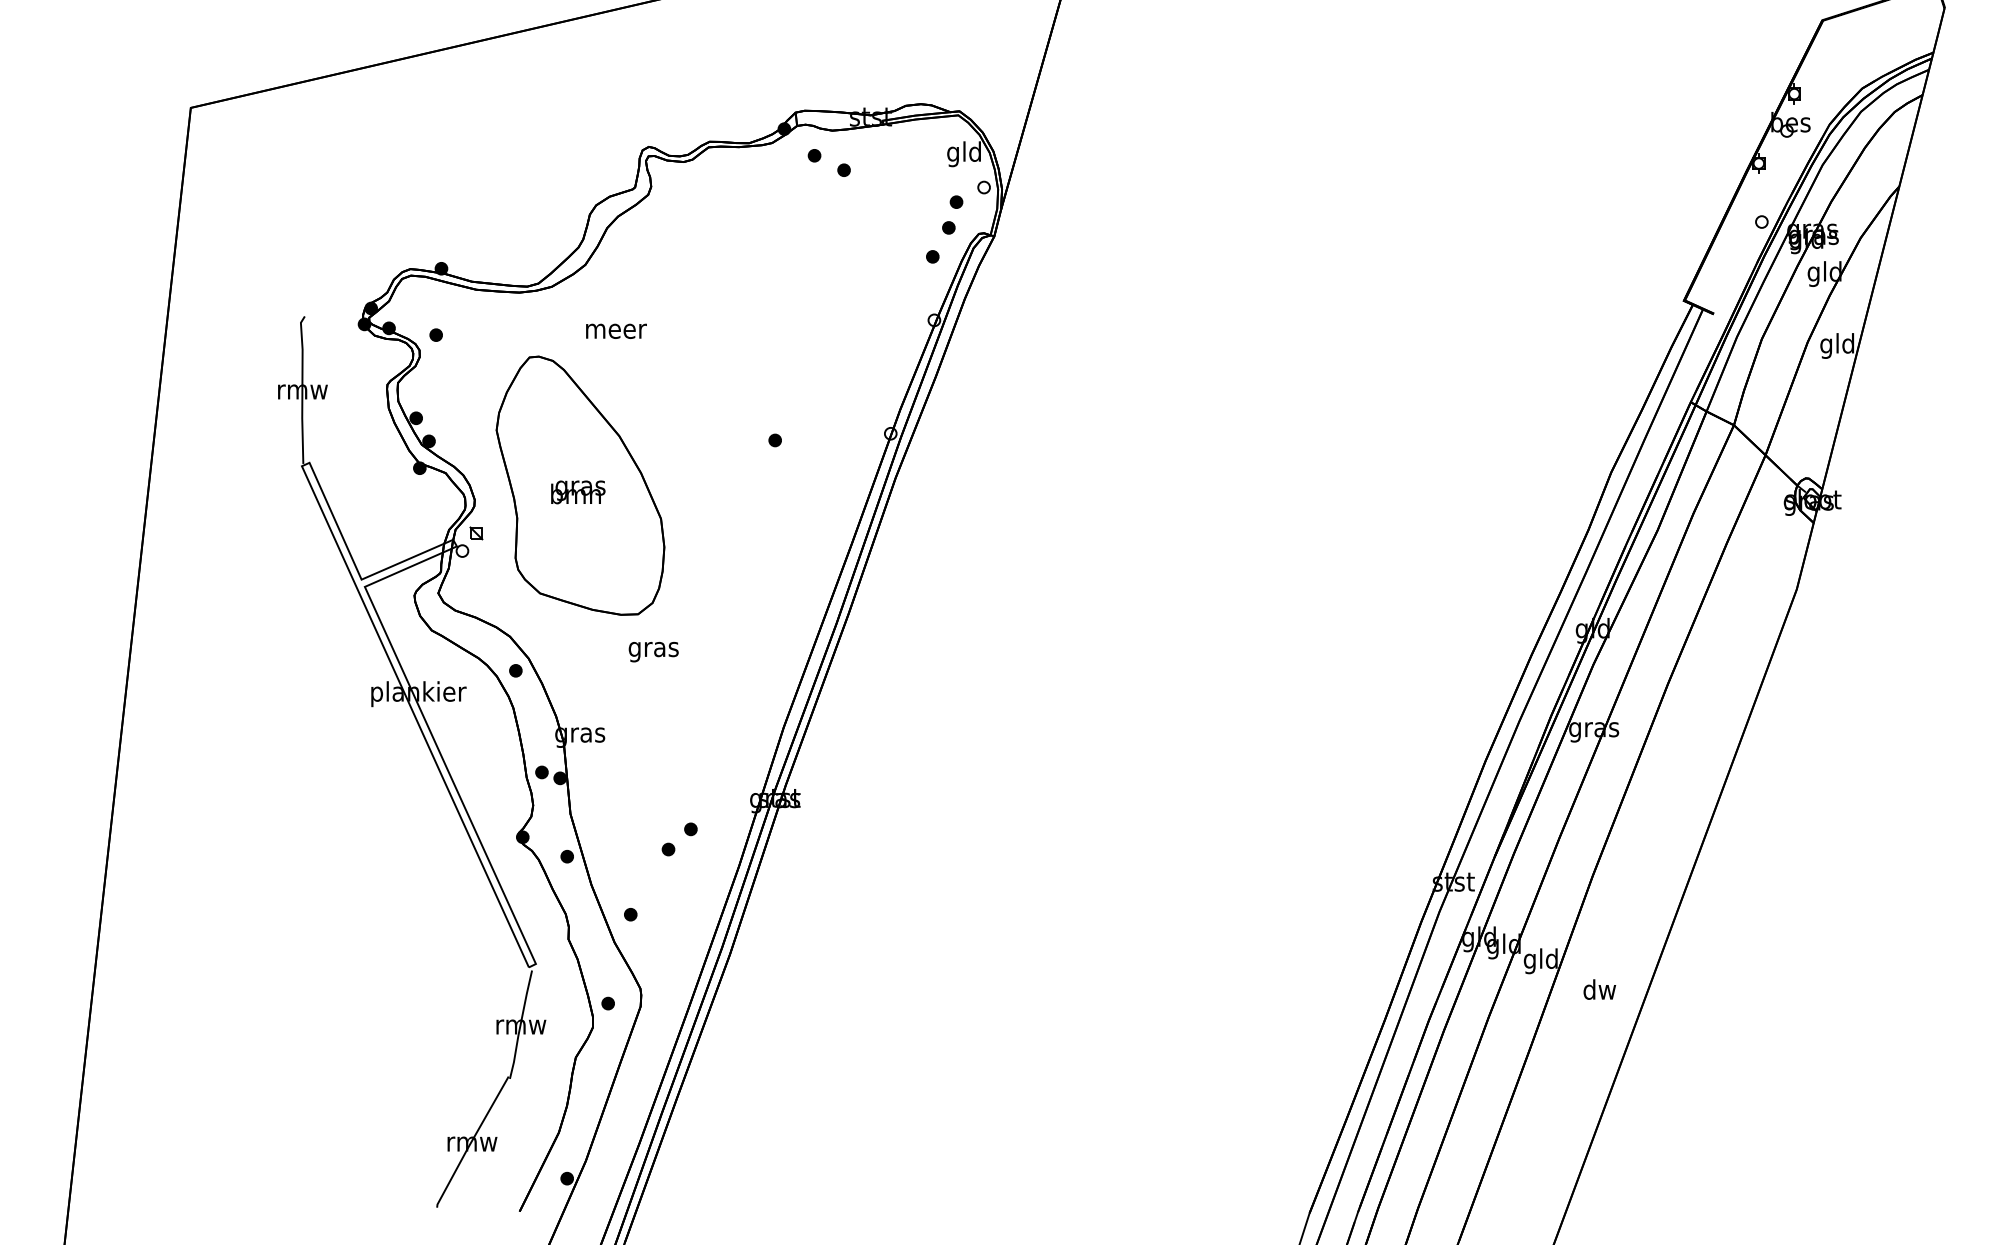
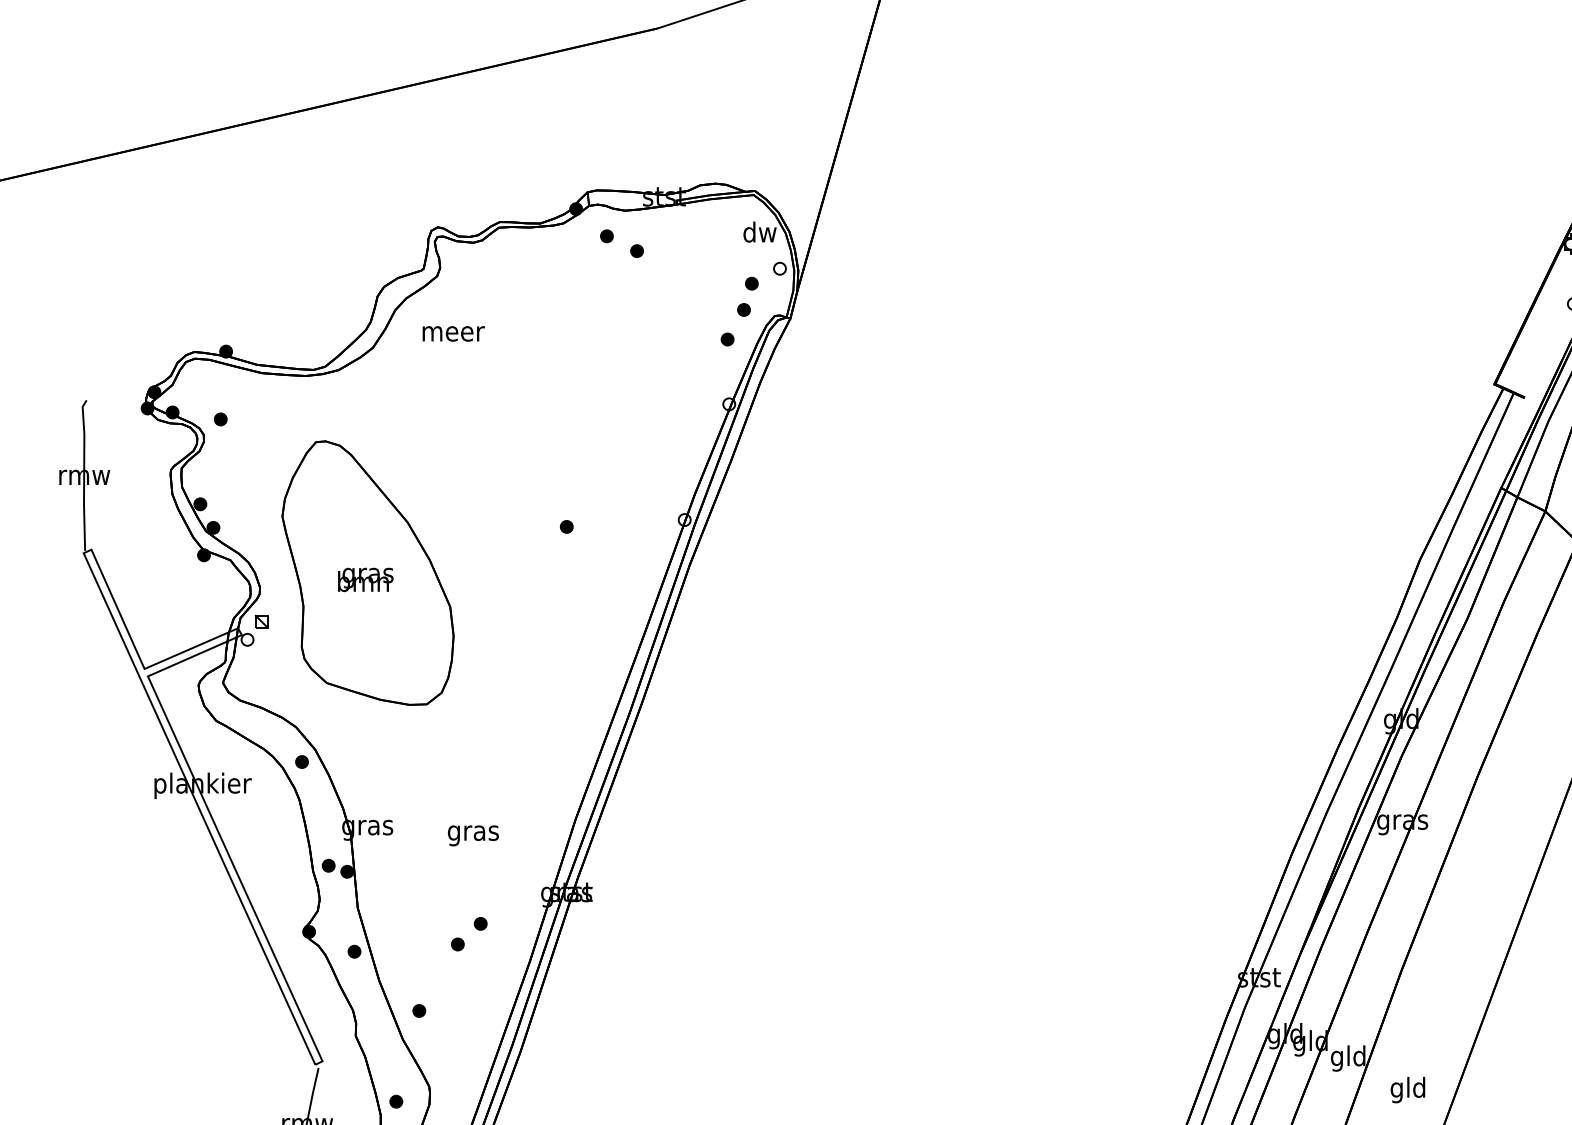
text: (963, 154) -> (758, 235), gld -> dw
text: (616, 330) -> (453, 333), moved
text: (653, 652) -> (473, 836), moved
text: (1599, 992) -> (1408, 1090), dw -> gld

